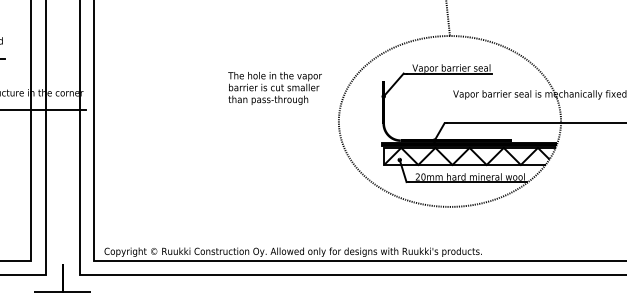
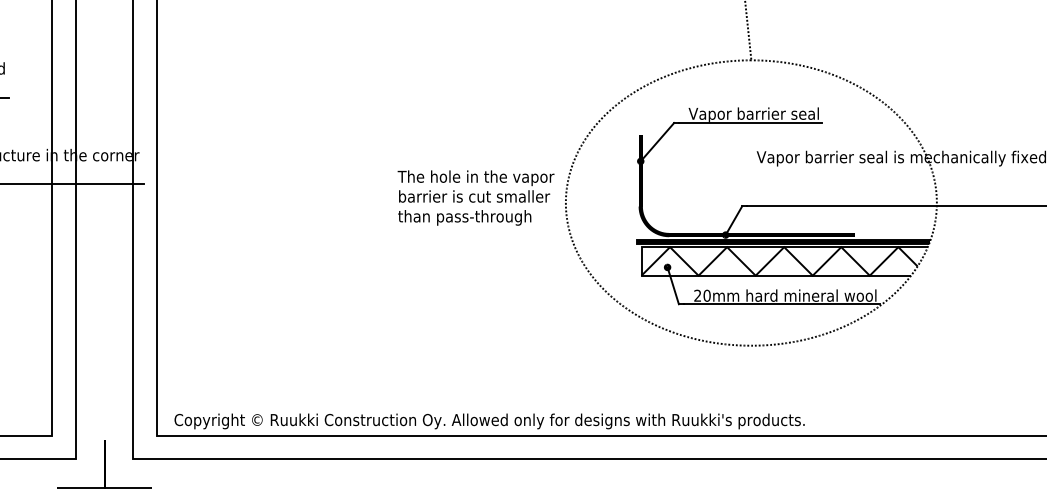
text: (274, 88) -> (475, 198), moved

